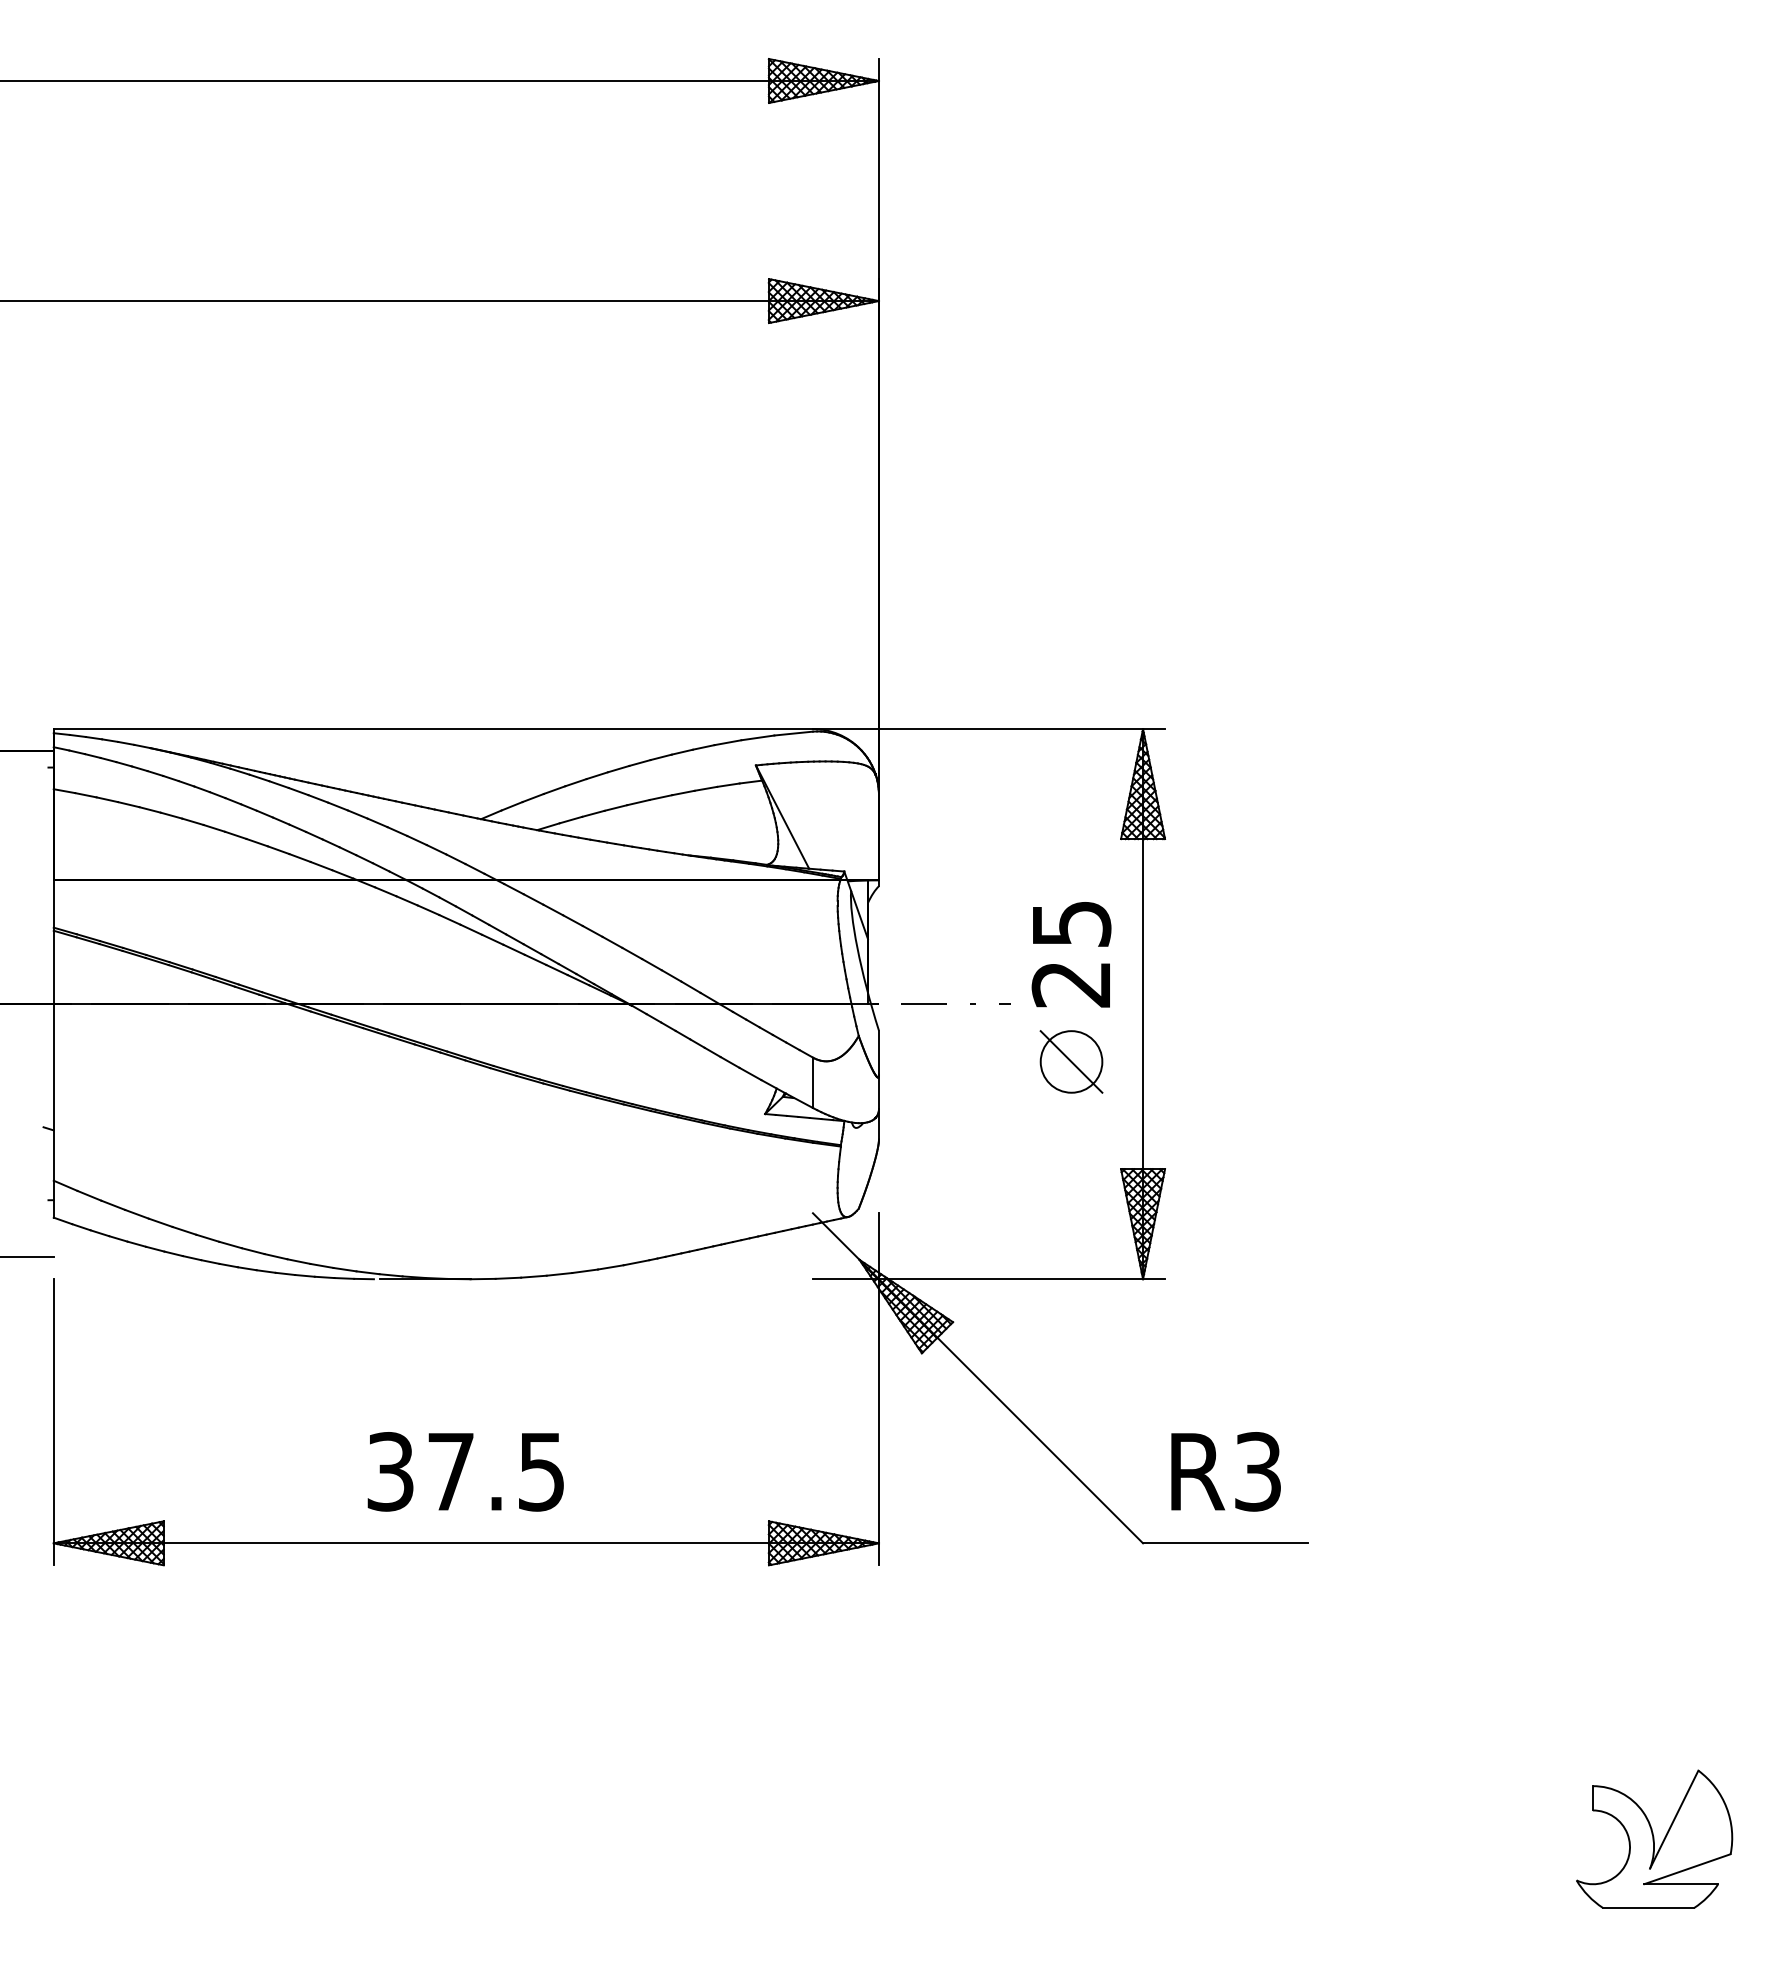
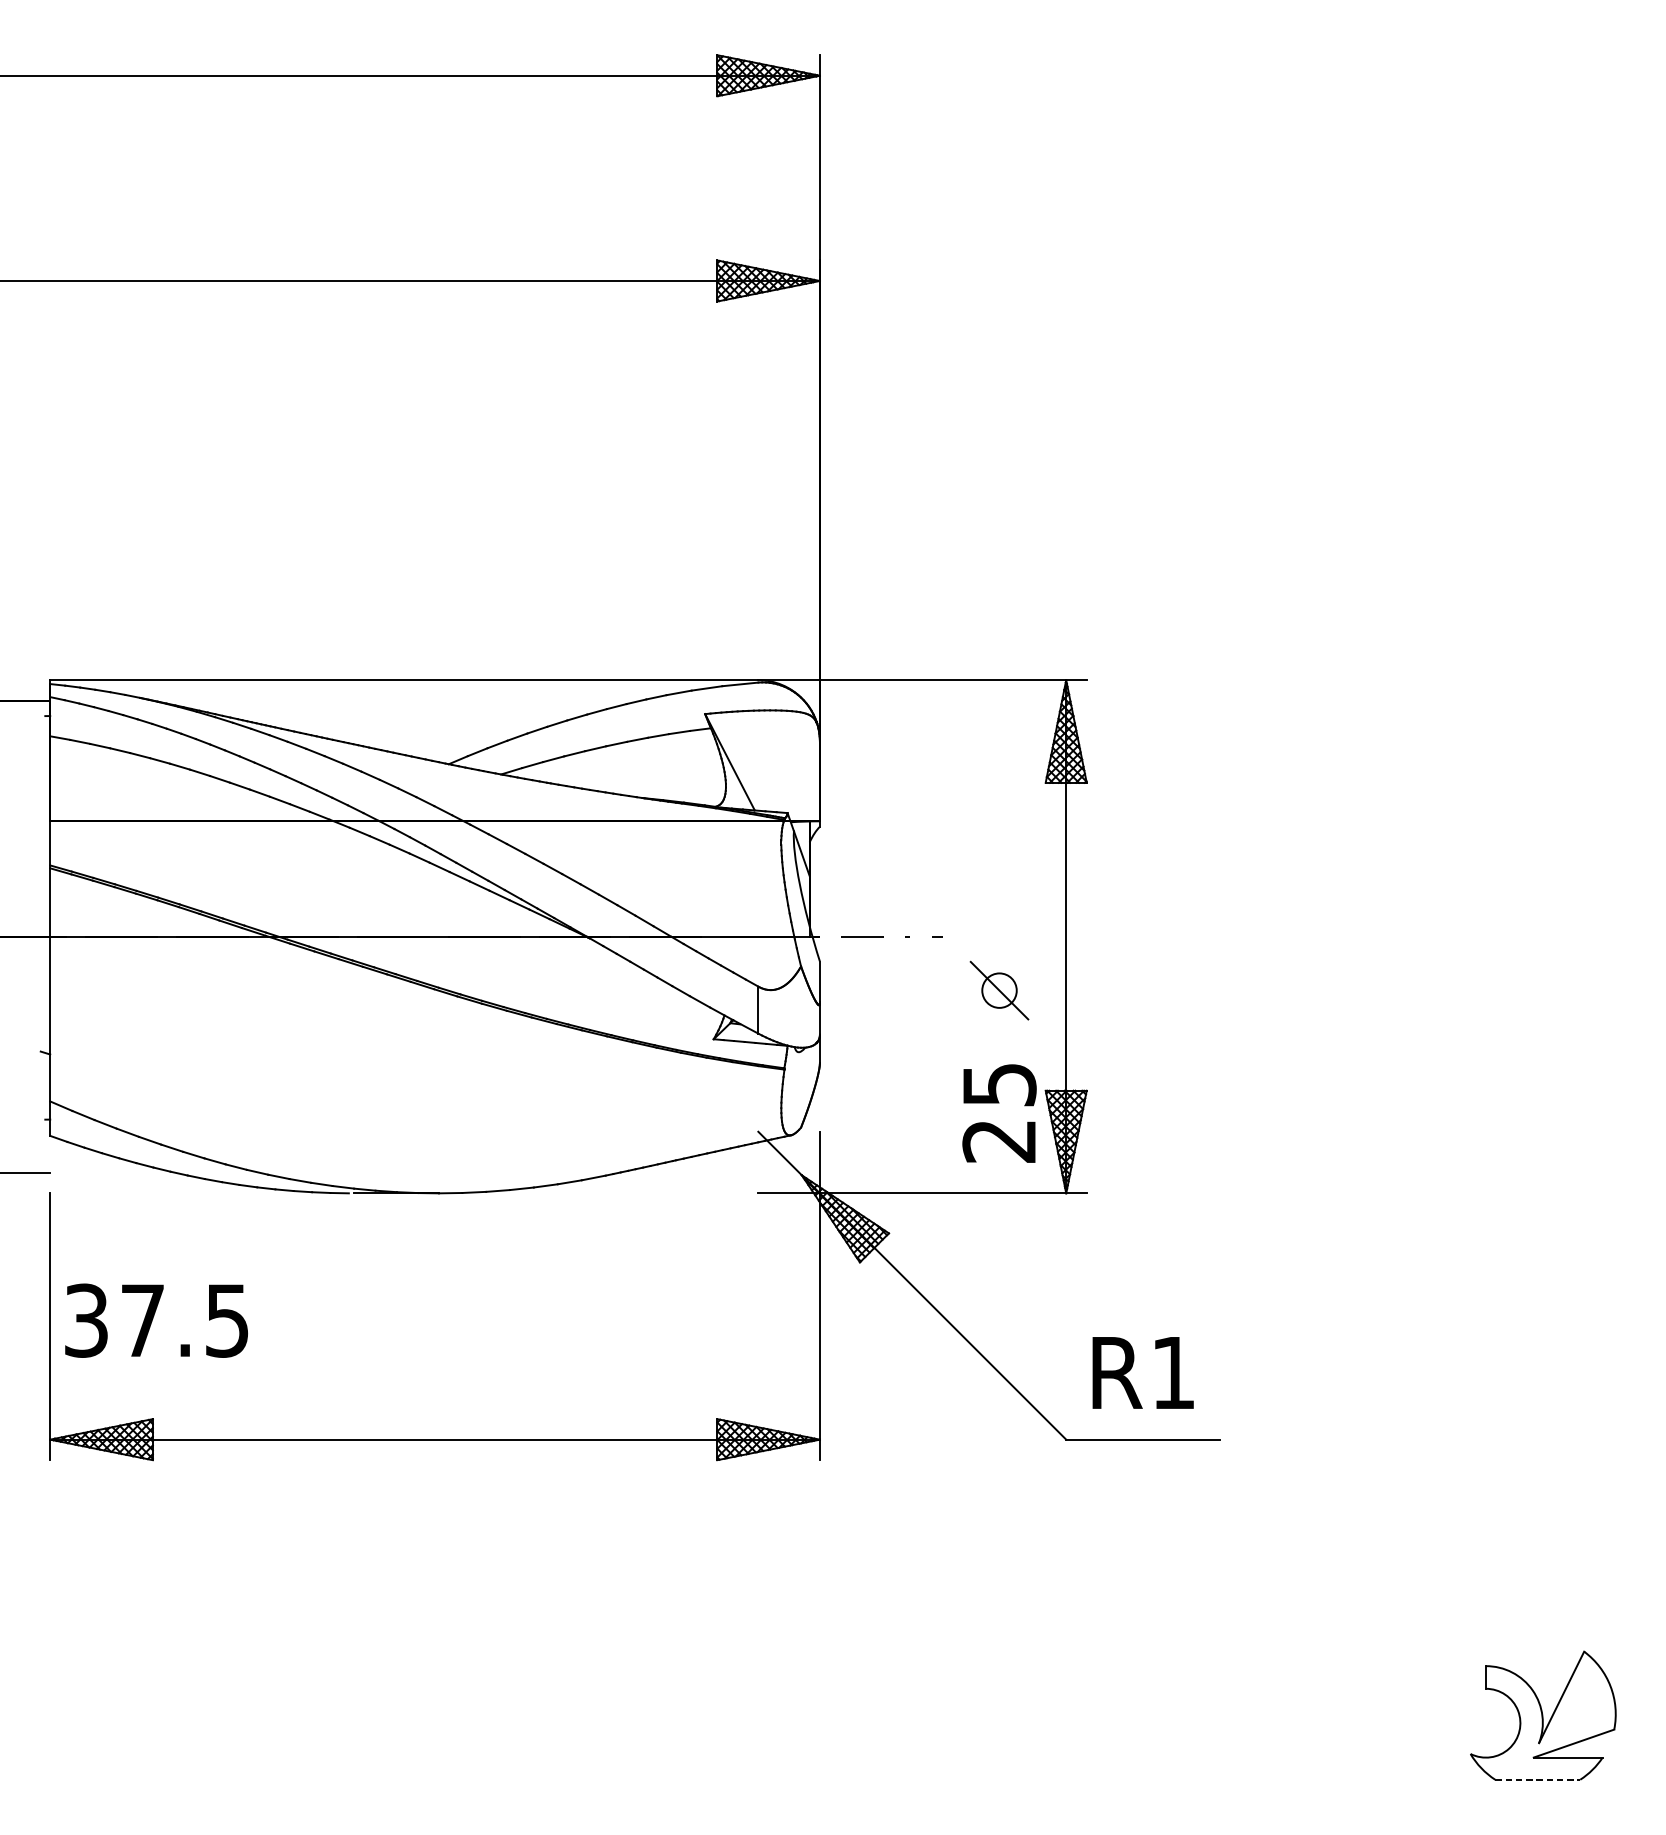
text: (1071, 954) -> (999, 1113), moved
circle: (1071, 1061) -> (999, 990), size x0.6
text: (465, 1471) -> (156, 1320), moved
text: (1257, 1471) -> (1172, 1372), R3 -> R1
line: (1648, 1907) -> (1537, 1779), solid -> dashed

